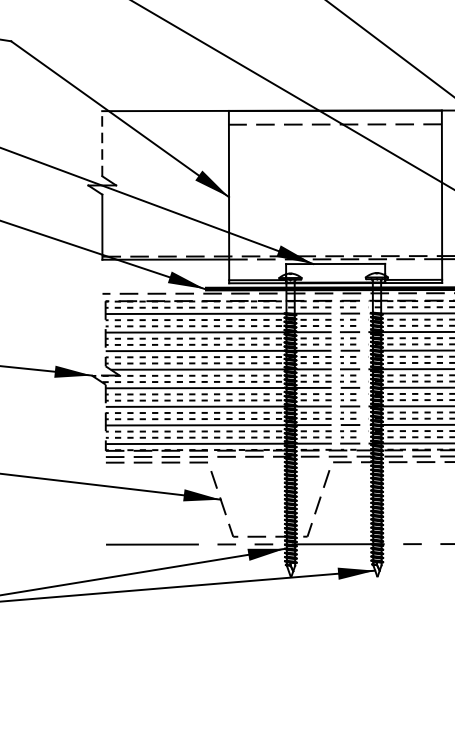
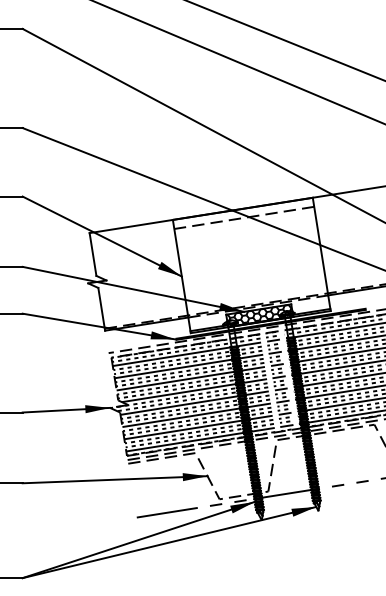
line: (102, 143) -> (93, 254), dashed -> solid
hatch: (335, 273) -> (259, 315), added

